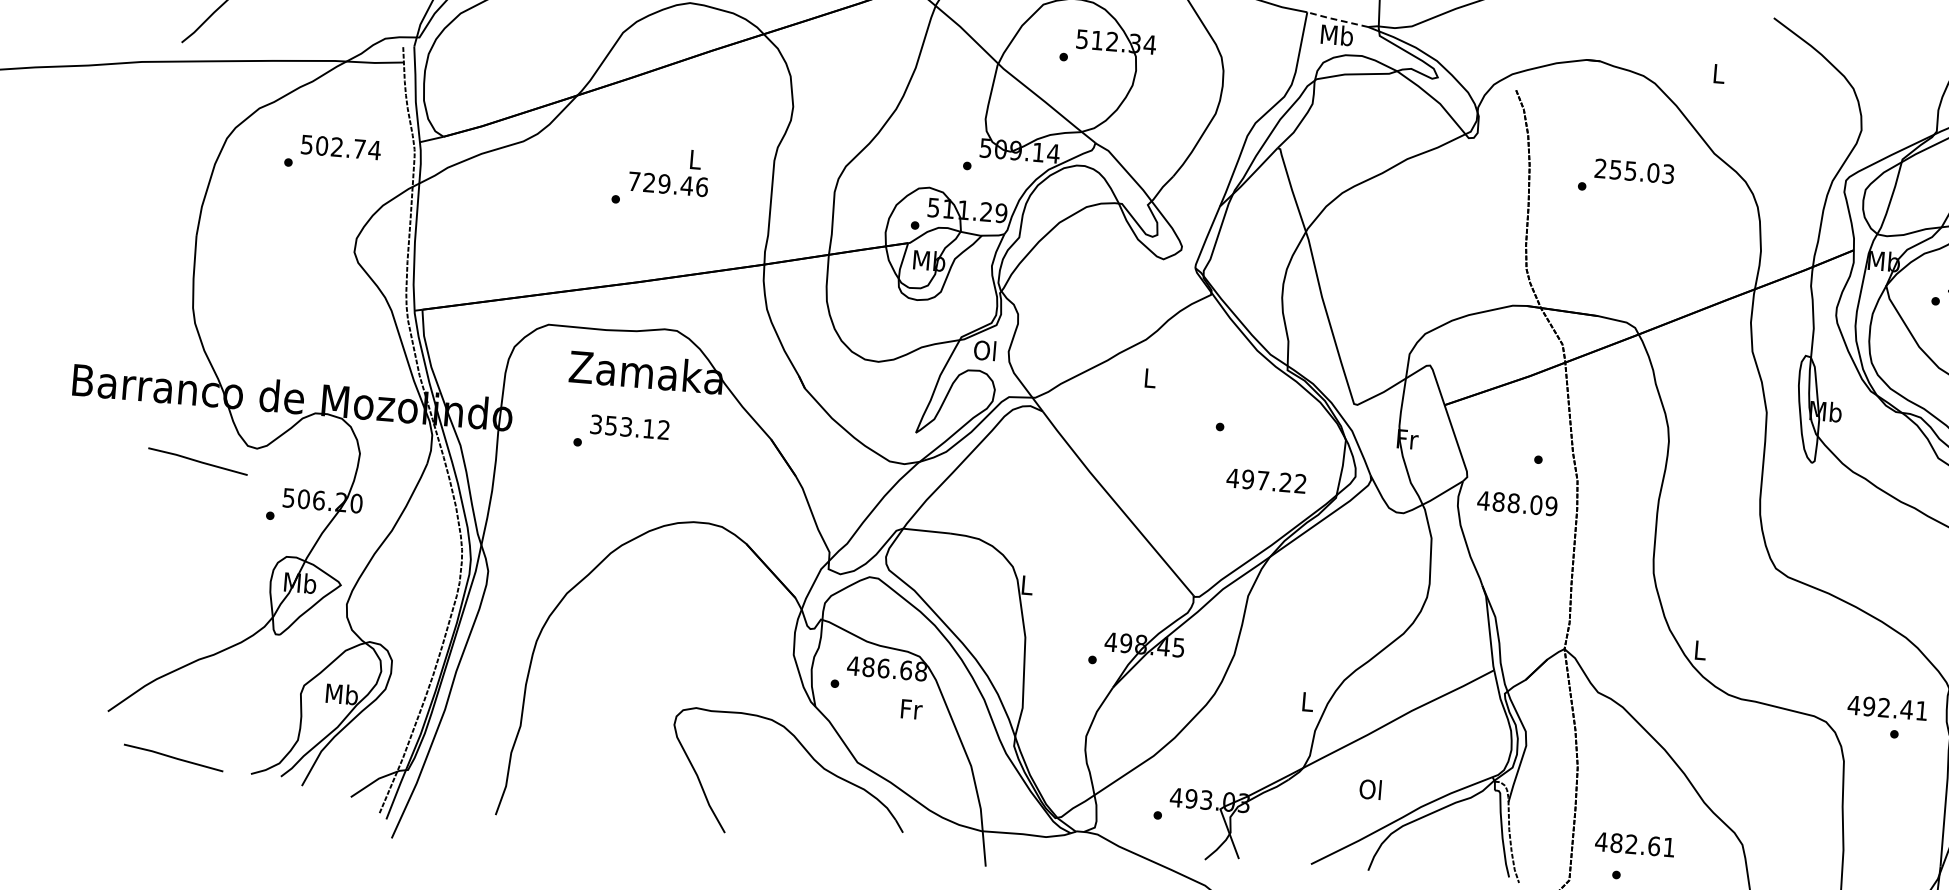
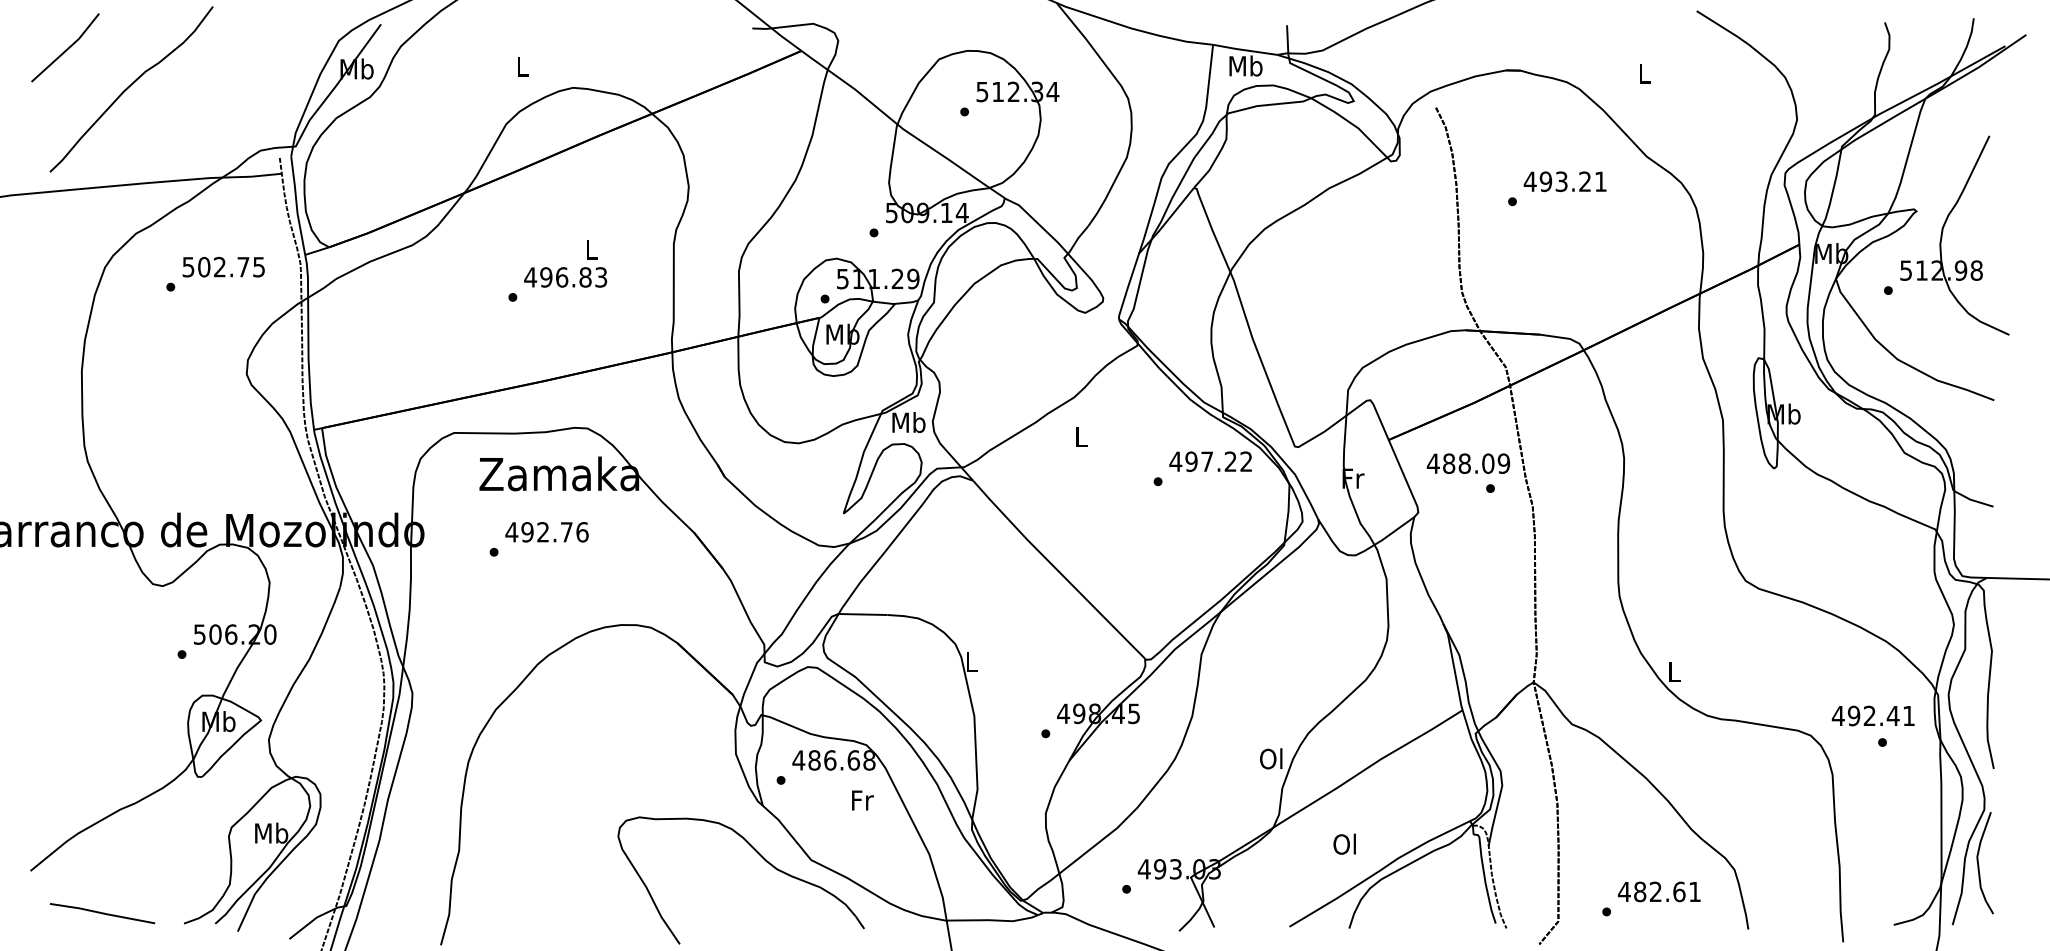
line: (1336, 20) -> (1244, 50), dashed -> solid
text: (374, 150) -> (258, 267), 502.74 -> 502.75
text: (1633, 171) -> (1564, 181), 255.03 -> 493.21
text: (667, 184) -> (565, 277), 729.46 -> 496.83
text: (985, 350) -> (908, 422), Ol -> Mb
text: (629, 427) -> (546, 532), 353.12 -> 492.76
line: (197, 461) -> (102, 604), removed
text: (1266, 480) -> (1210, 461), moved
text: (1517, 503) -> (1468, 463), moved
text: (1307, 701) -> (1271, 758), L -> Ol
text: (1635, 844) -> (1659, 891), moved

